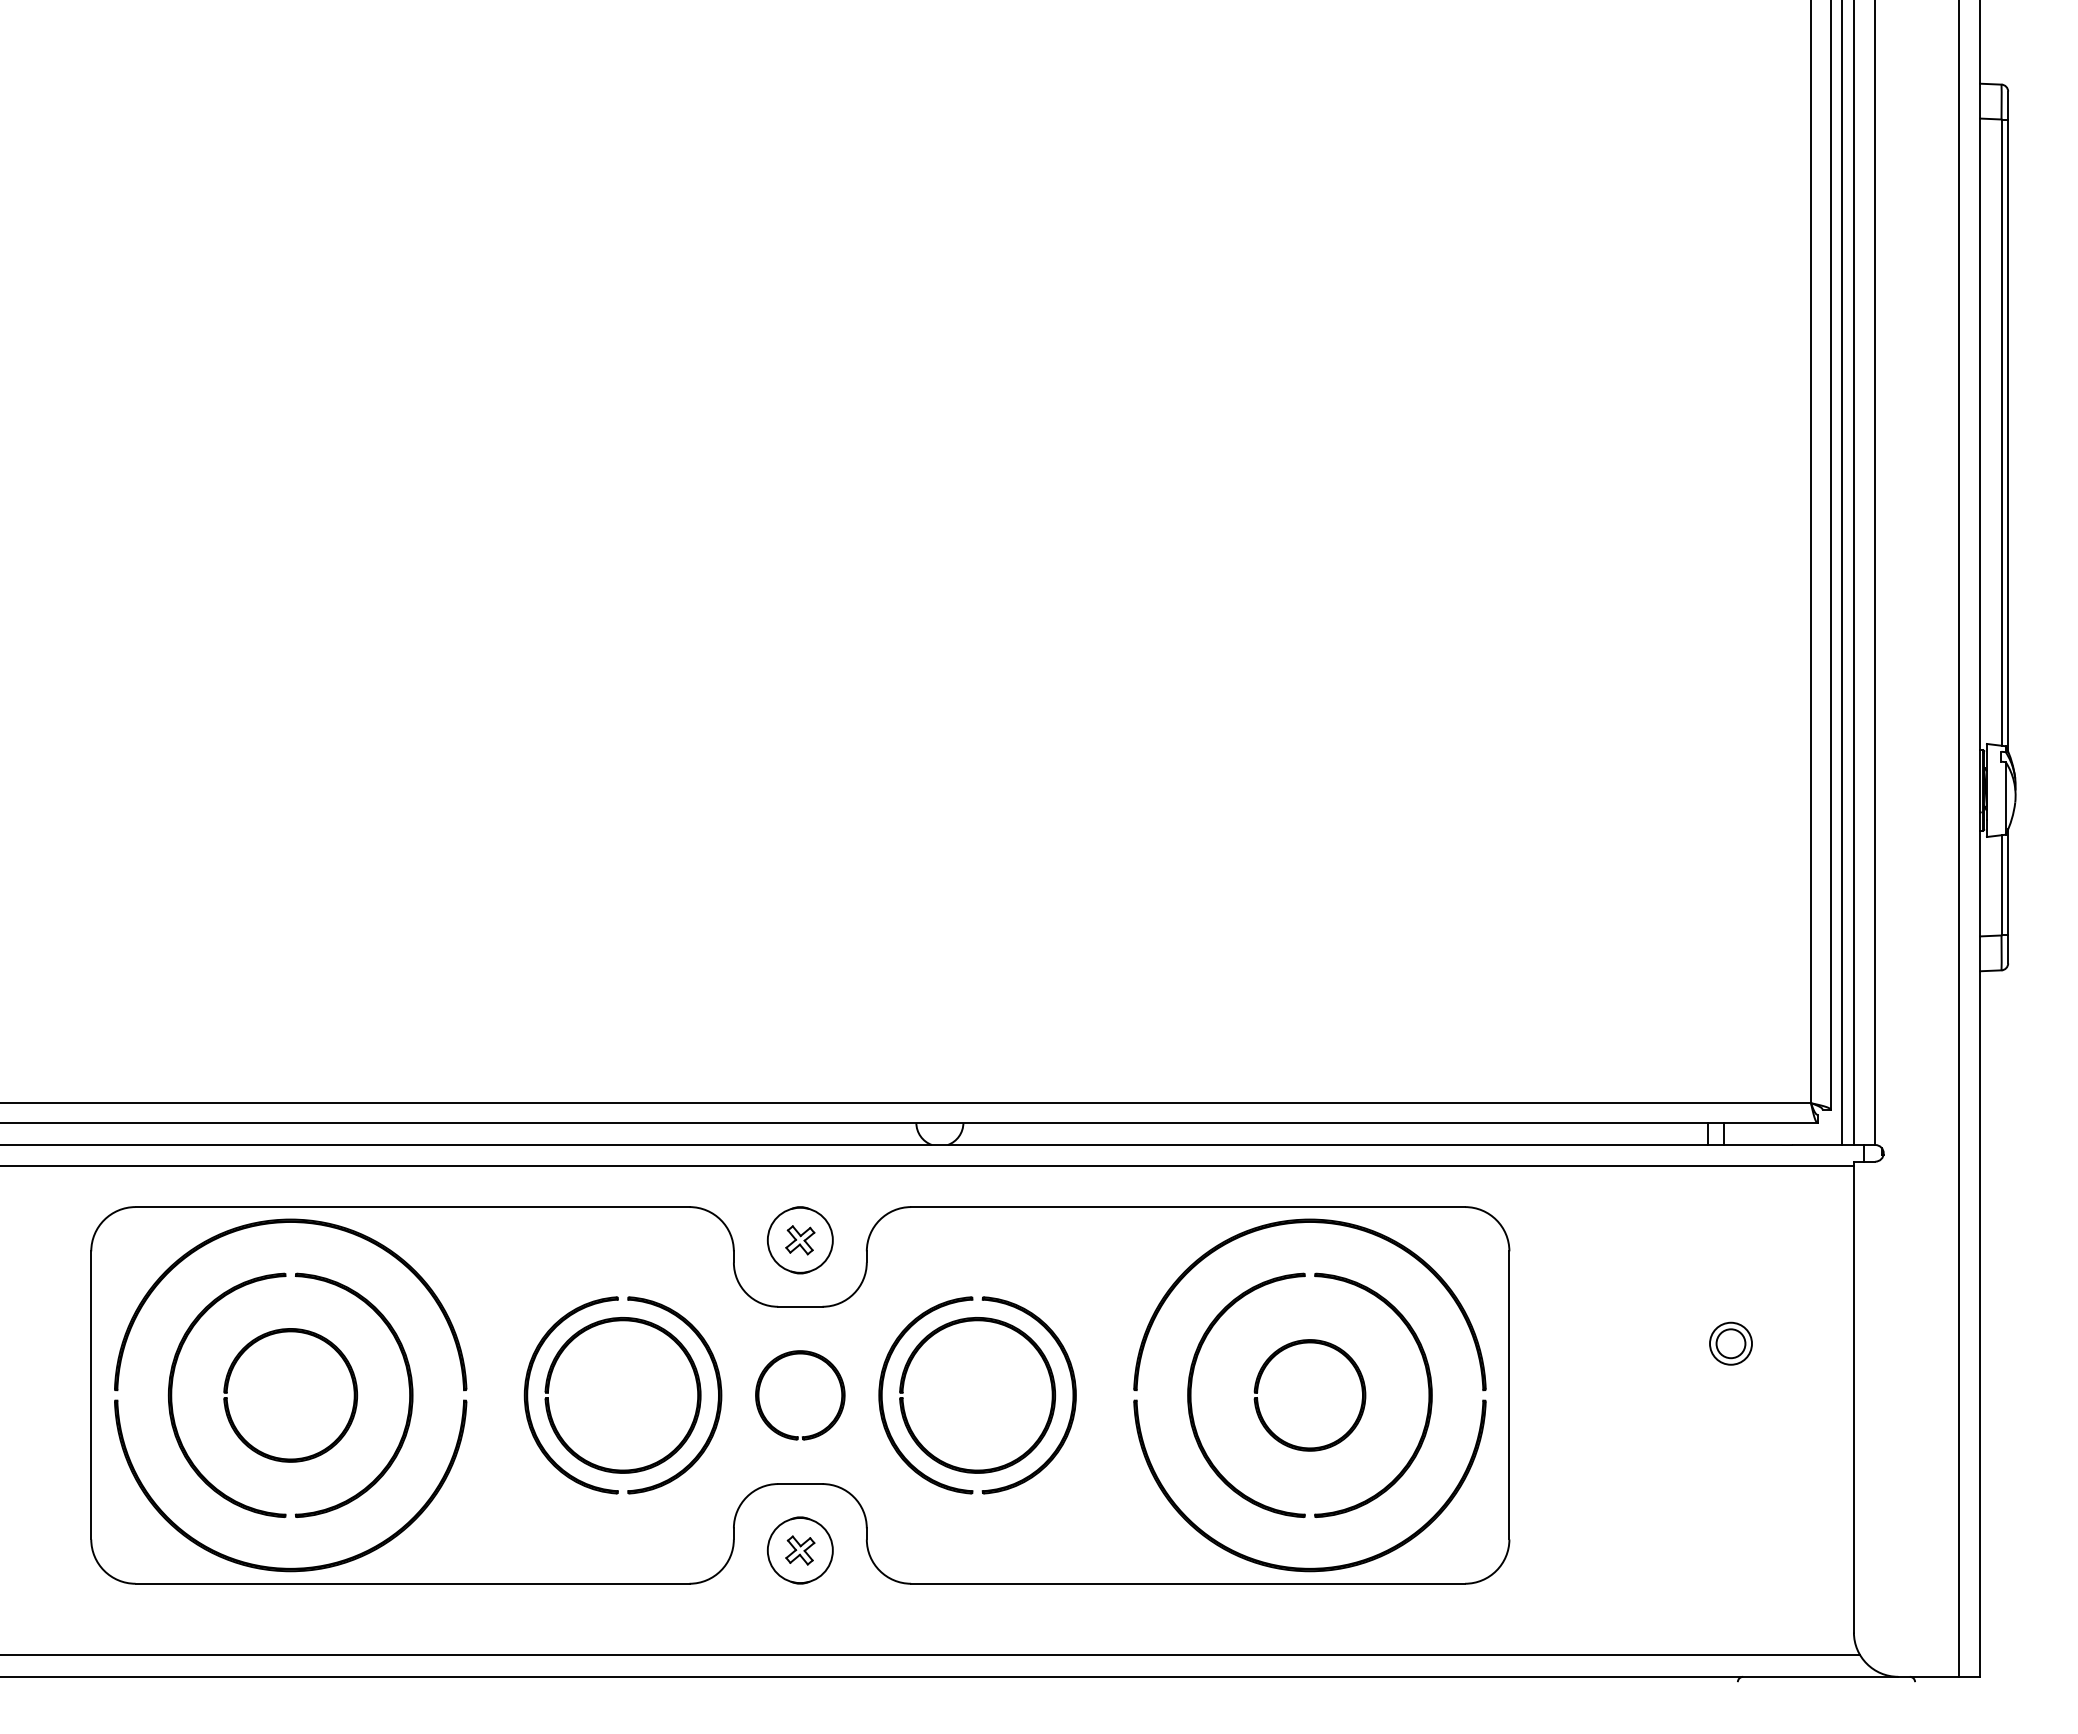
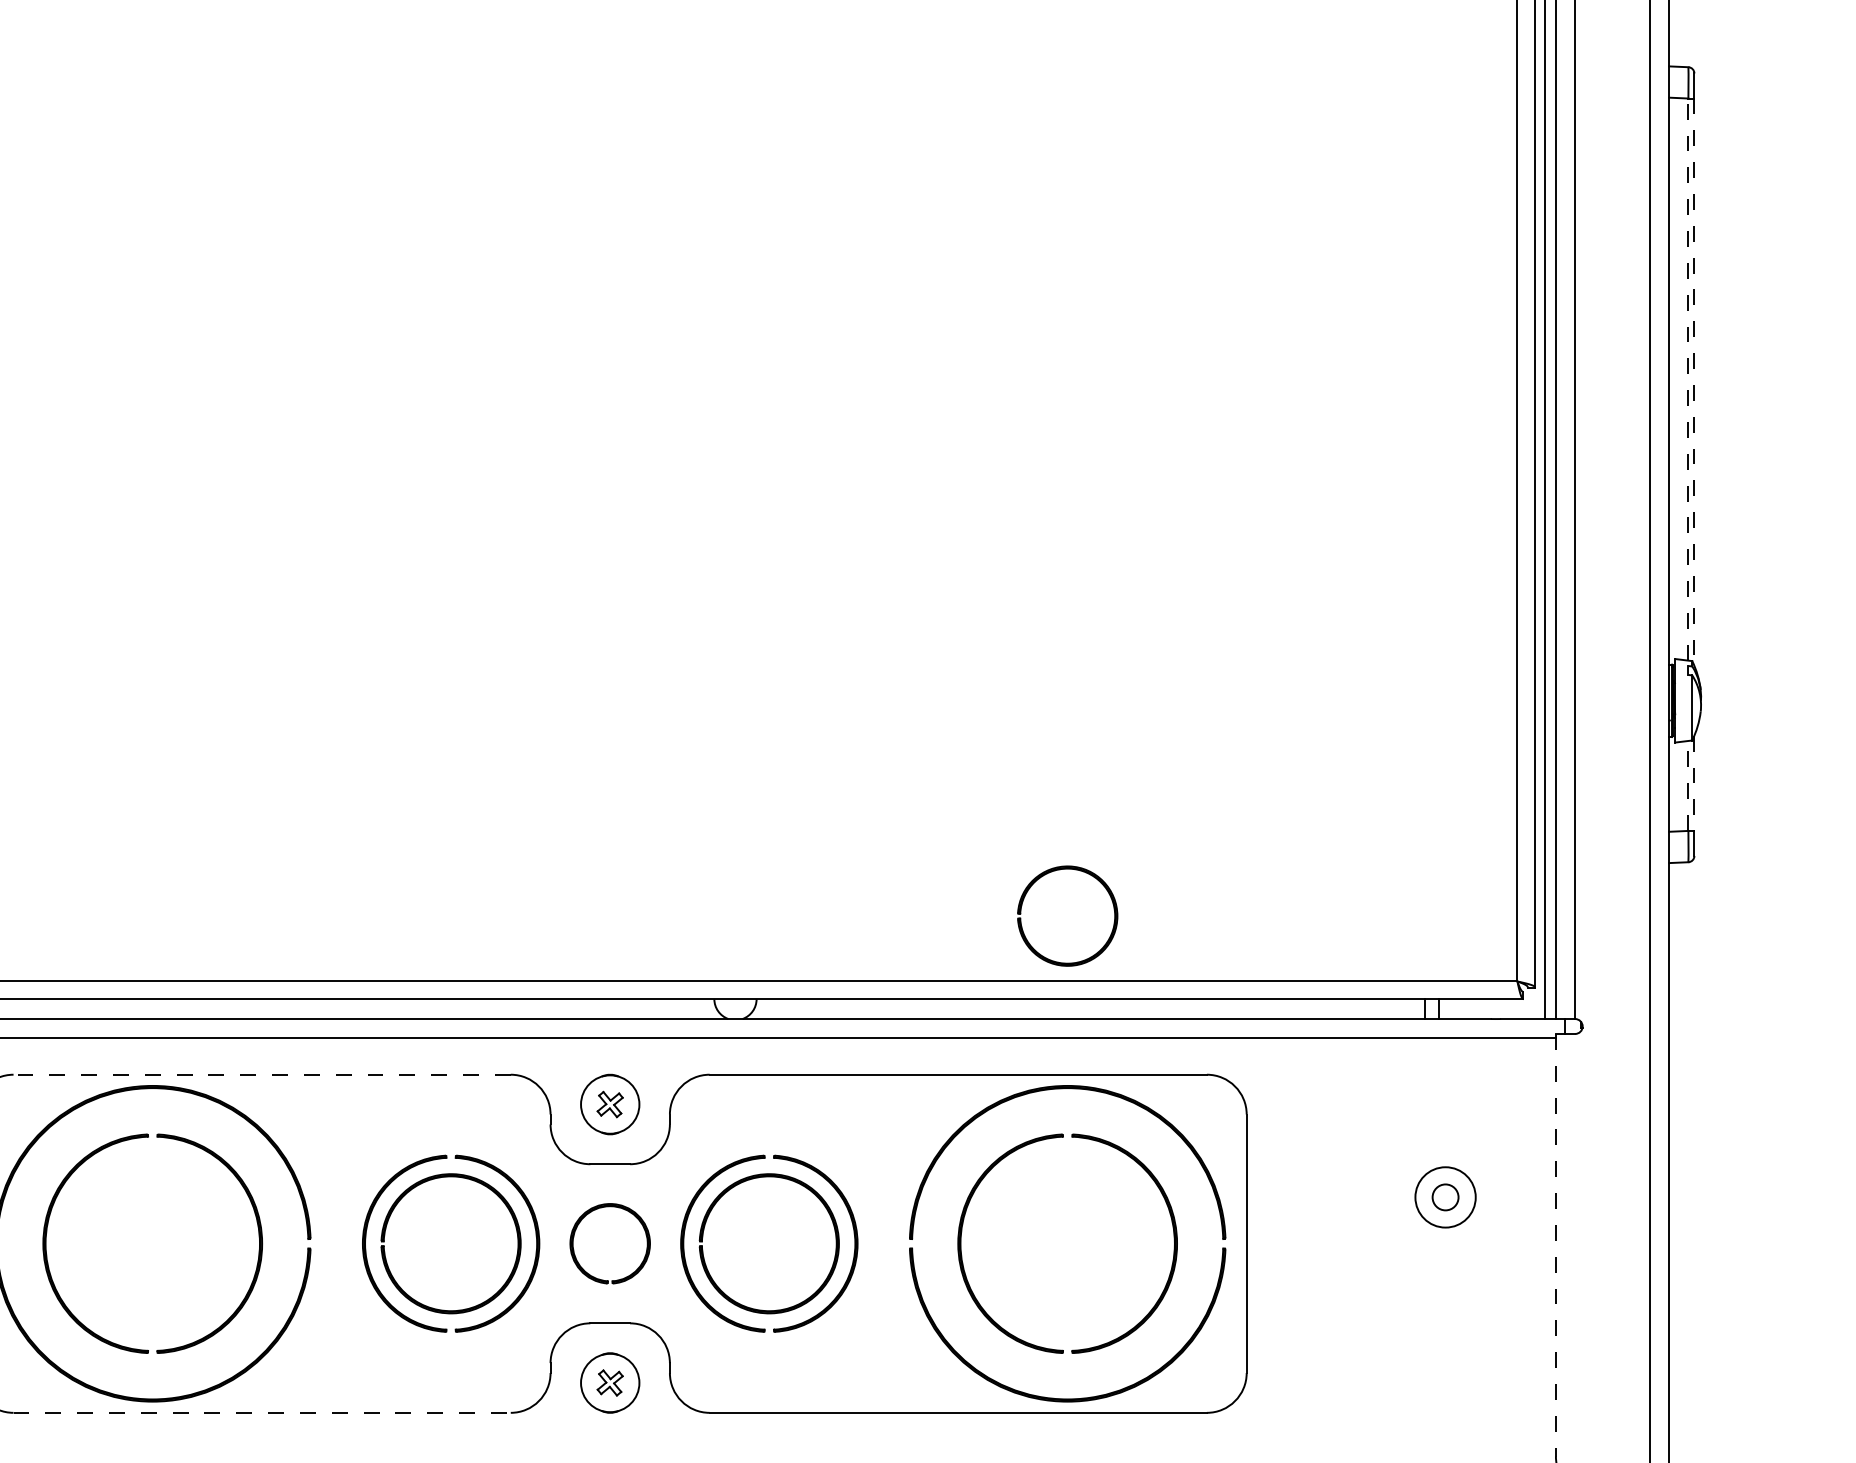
line: (2001, 432) -> (1688, 379), solid -> dashed
line: (2008, 436) -> (1694, 383), solid -> dashed
line: (2008, 882) -> (1694, 783), solid -> dashed
line: (2001, 884) -> (1688, 785), solid -> dashed
line: (412, 1207) -> (262, 1075), solid -> dashed
circle: (1731, 1343) -> (1446, 1197), size x1.6
part: (228, 1387) -> (96, 1236), removed
part: (1258, 1392) -> (1021, 913), moved
line: (1853, 1397) -> (1555, 1245), solid -> dashed
line: (412, 1583) -> (262, 1412), solid -> dashed

